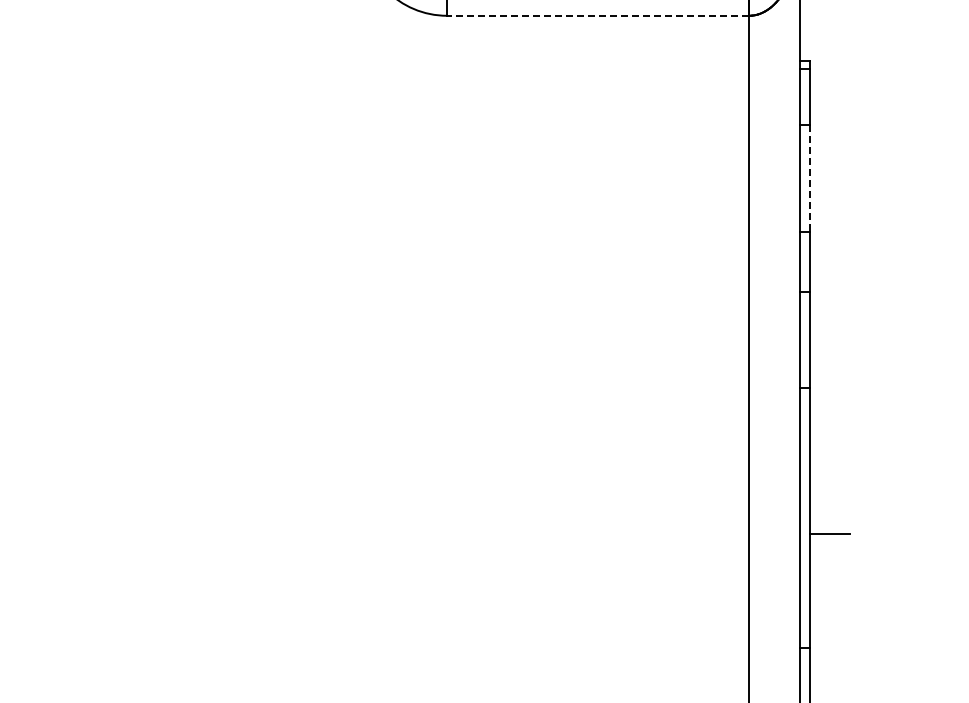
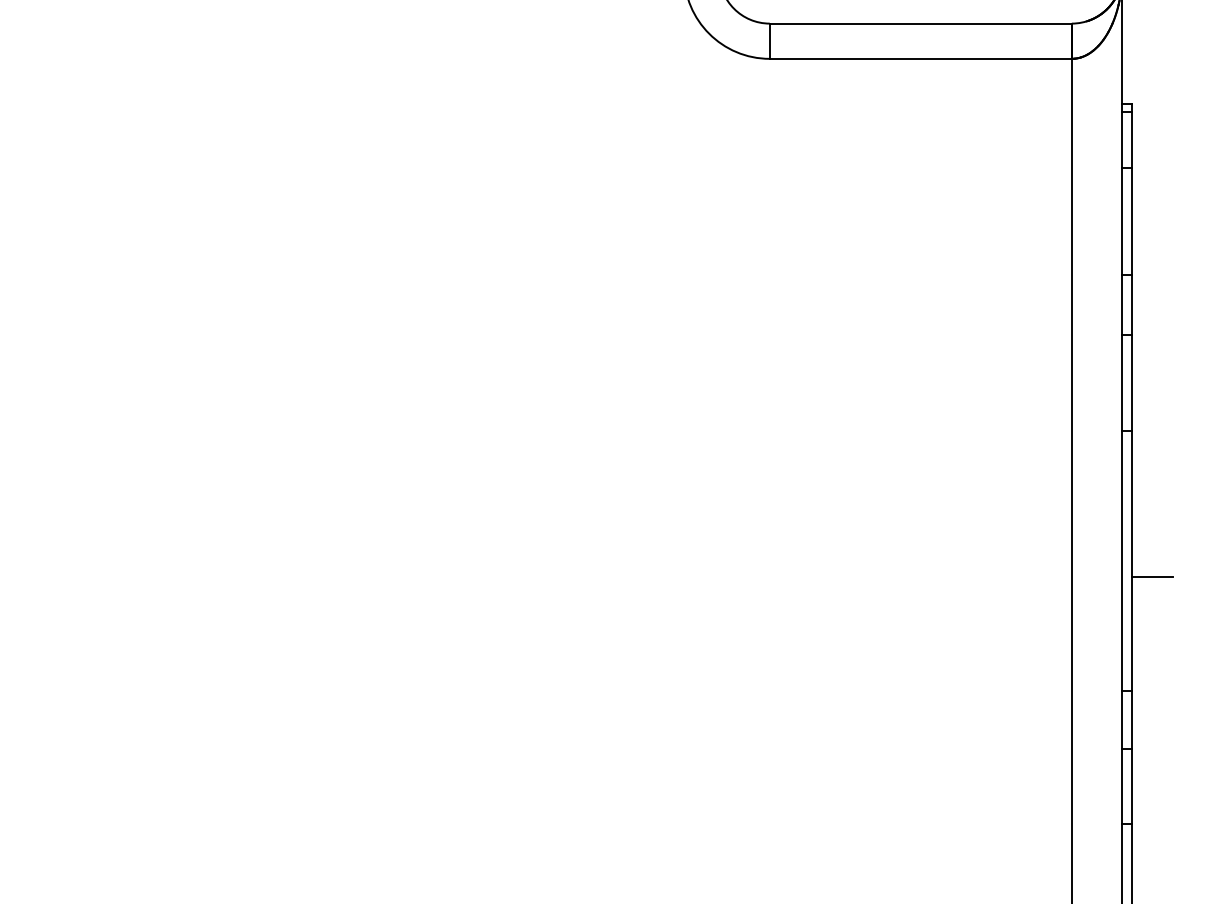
line: (597, 15) -> (920, 58), dashed -> solid
line: (809, 178) -> (1132, 221), dashed -> solid

